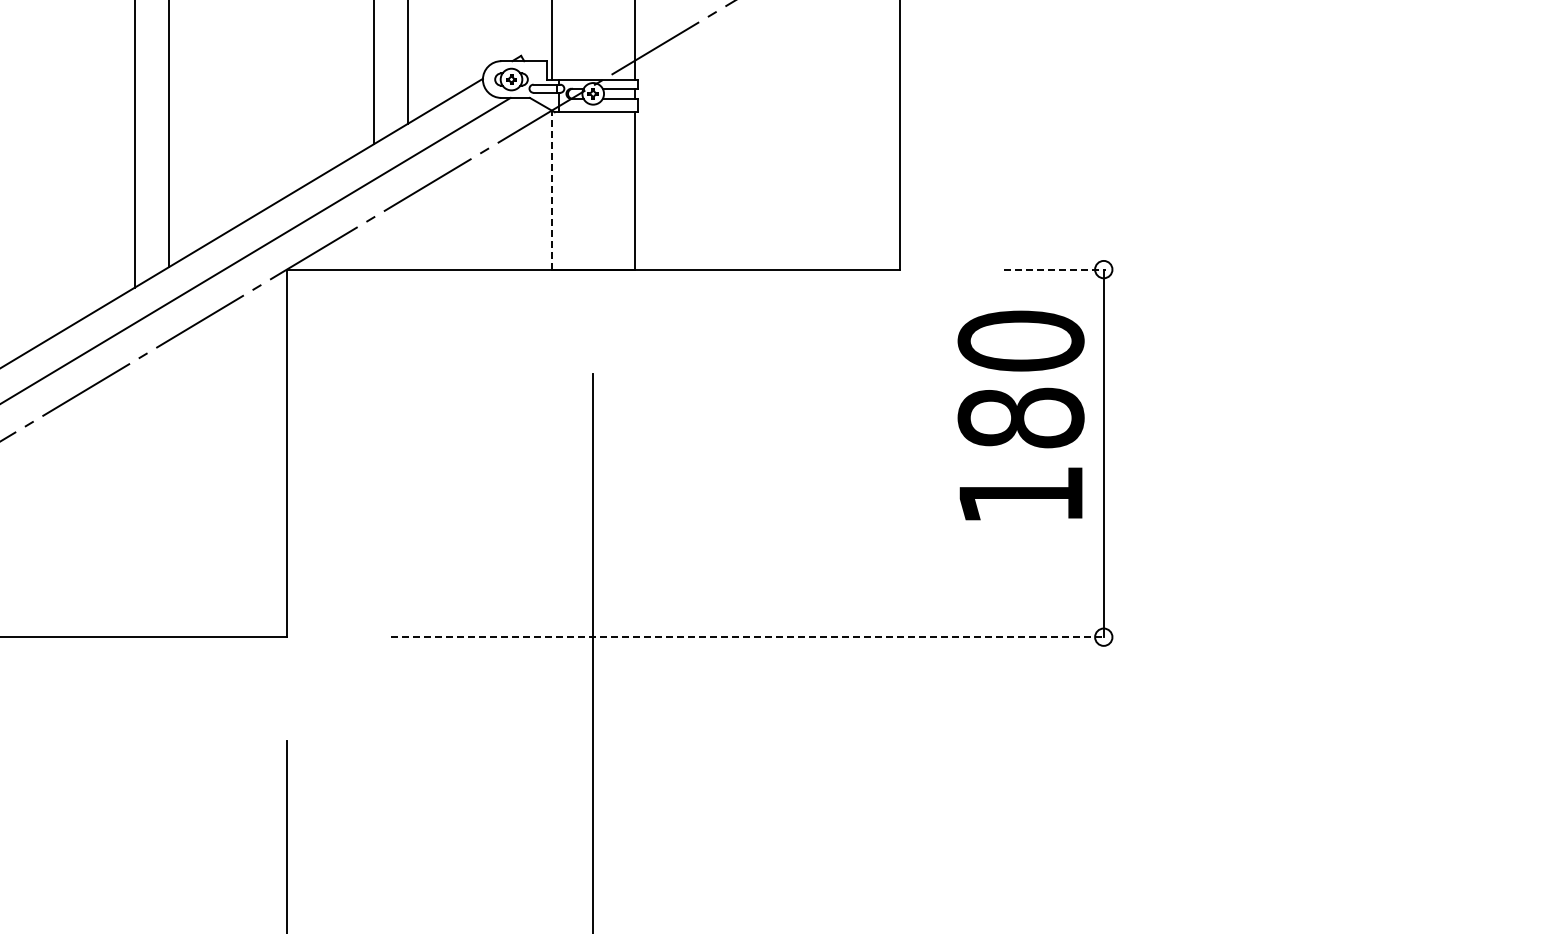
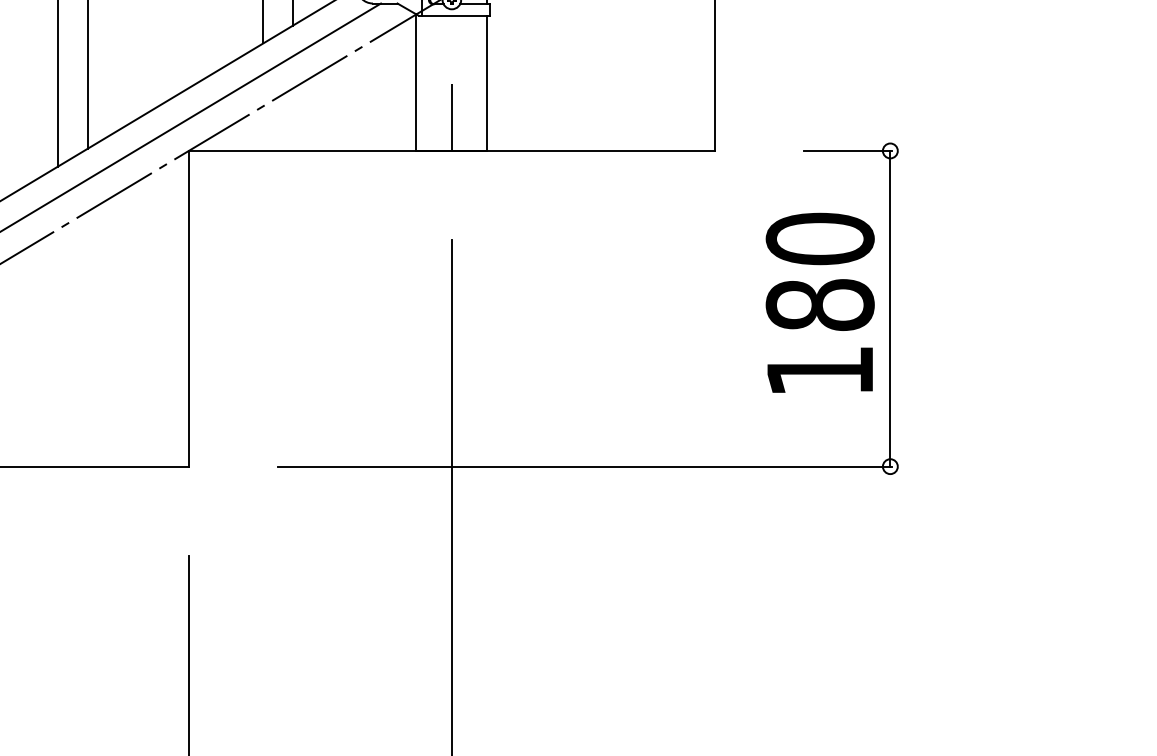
line: (551, 189) -> (416, 82), dashed -> solid
line: (593, 230) -> (452, 117), added
line: (1055, 269) -> (848, 150), dashed -> solid
text: (1020, 415) -> (819, 302), moved
line: (748, 637) -> (585, 466), dashed -> solid

